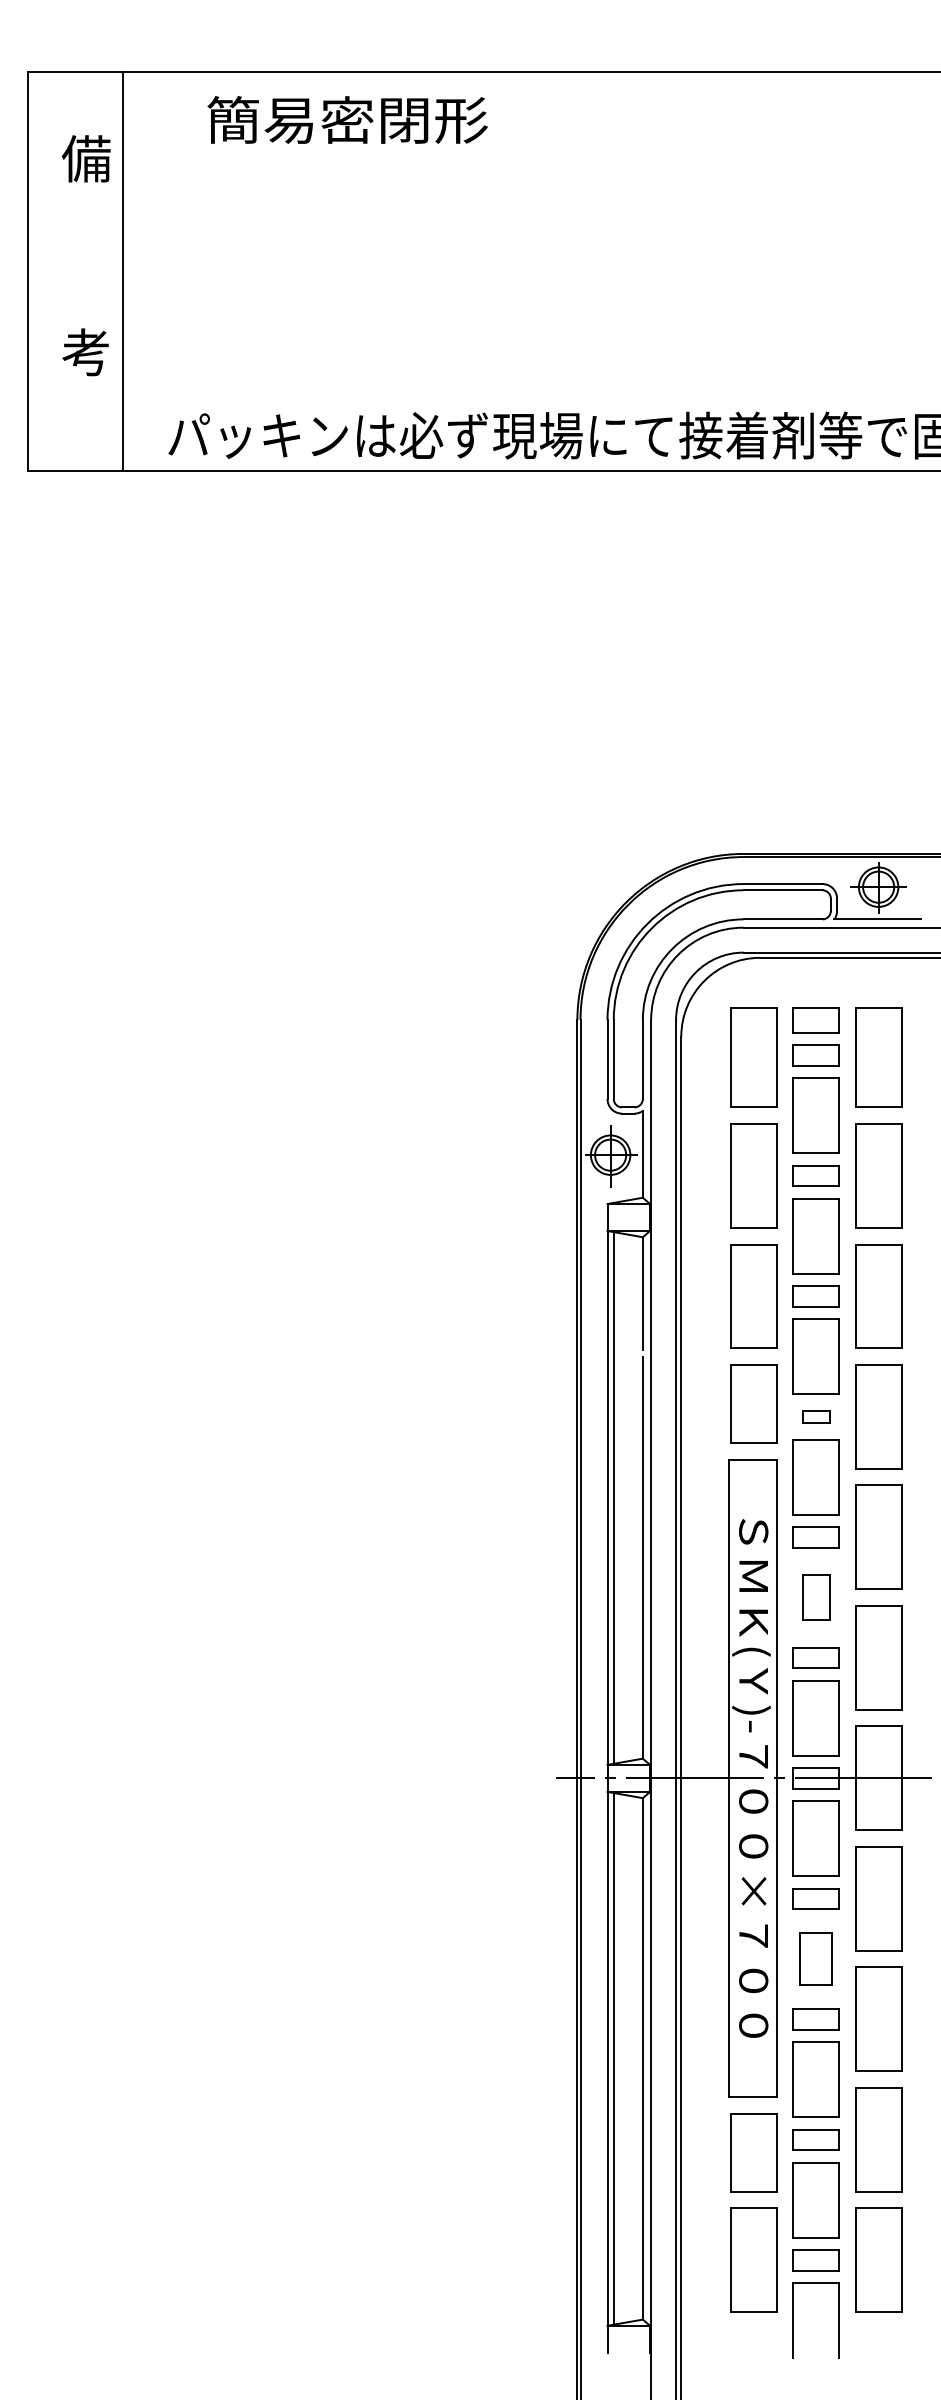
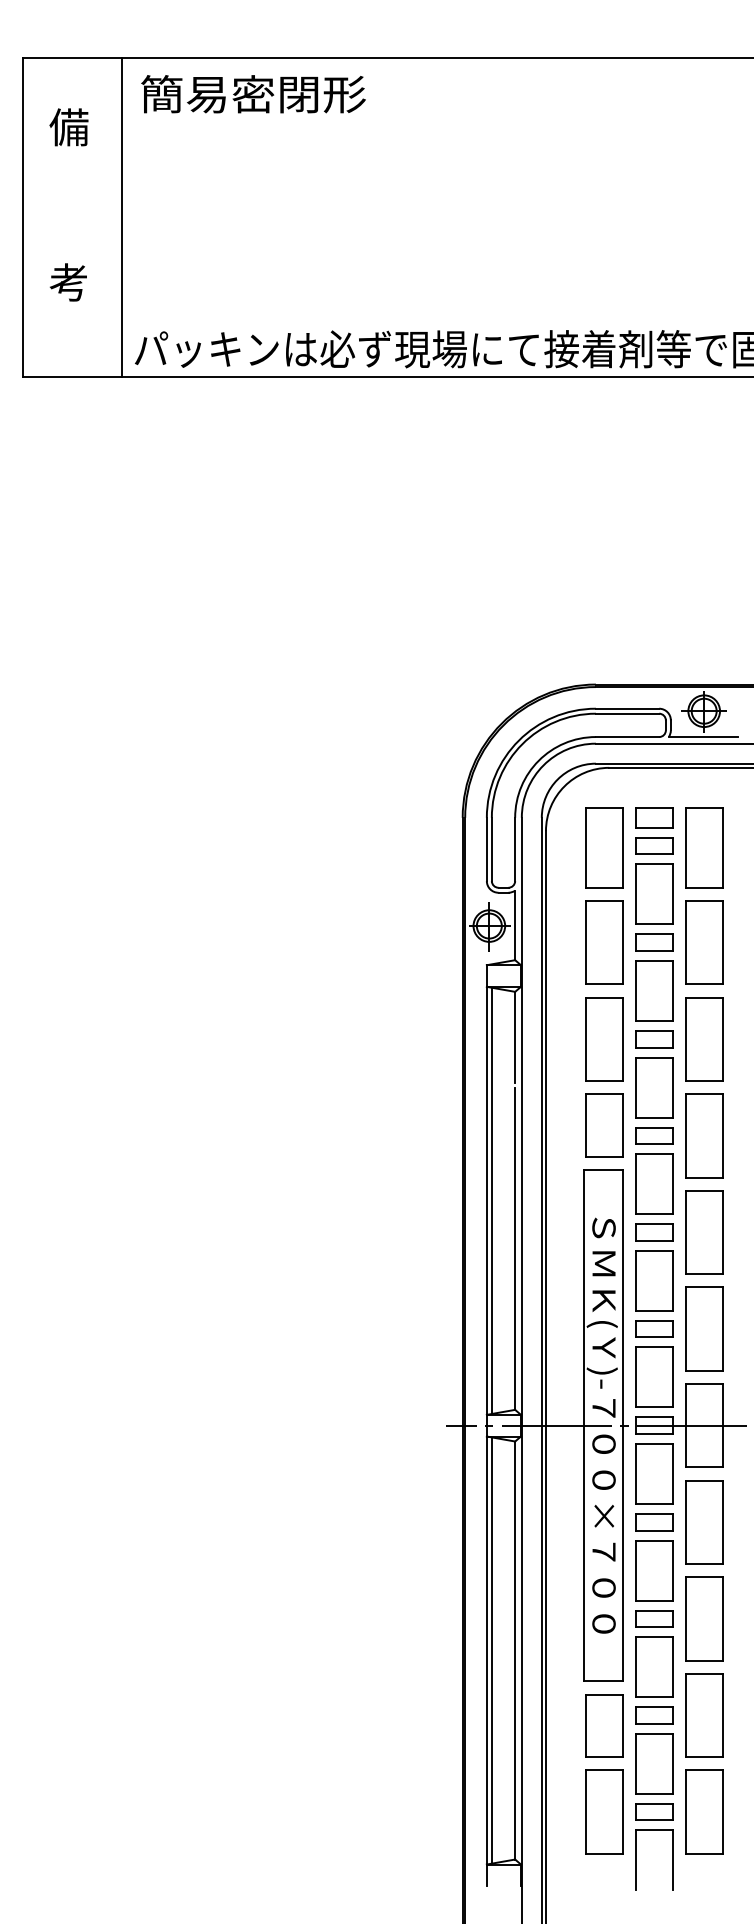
text: (347, 120) -> (253, 94), moved
line: (123, 271) -> (122, 217), moved
part: (816, 1416) -> (654, 1135), size x1.67
part: (816, 1597) -> (654, 1280), size x1.67
part: (816, 1959) -> (654, 1570), size x1.43

